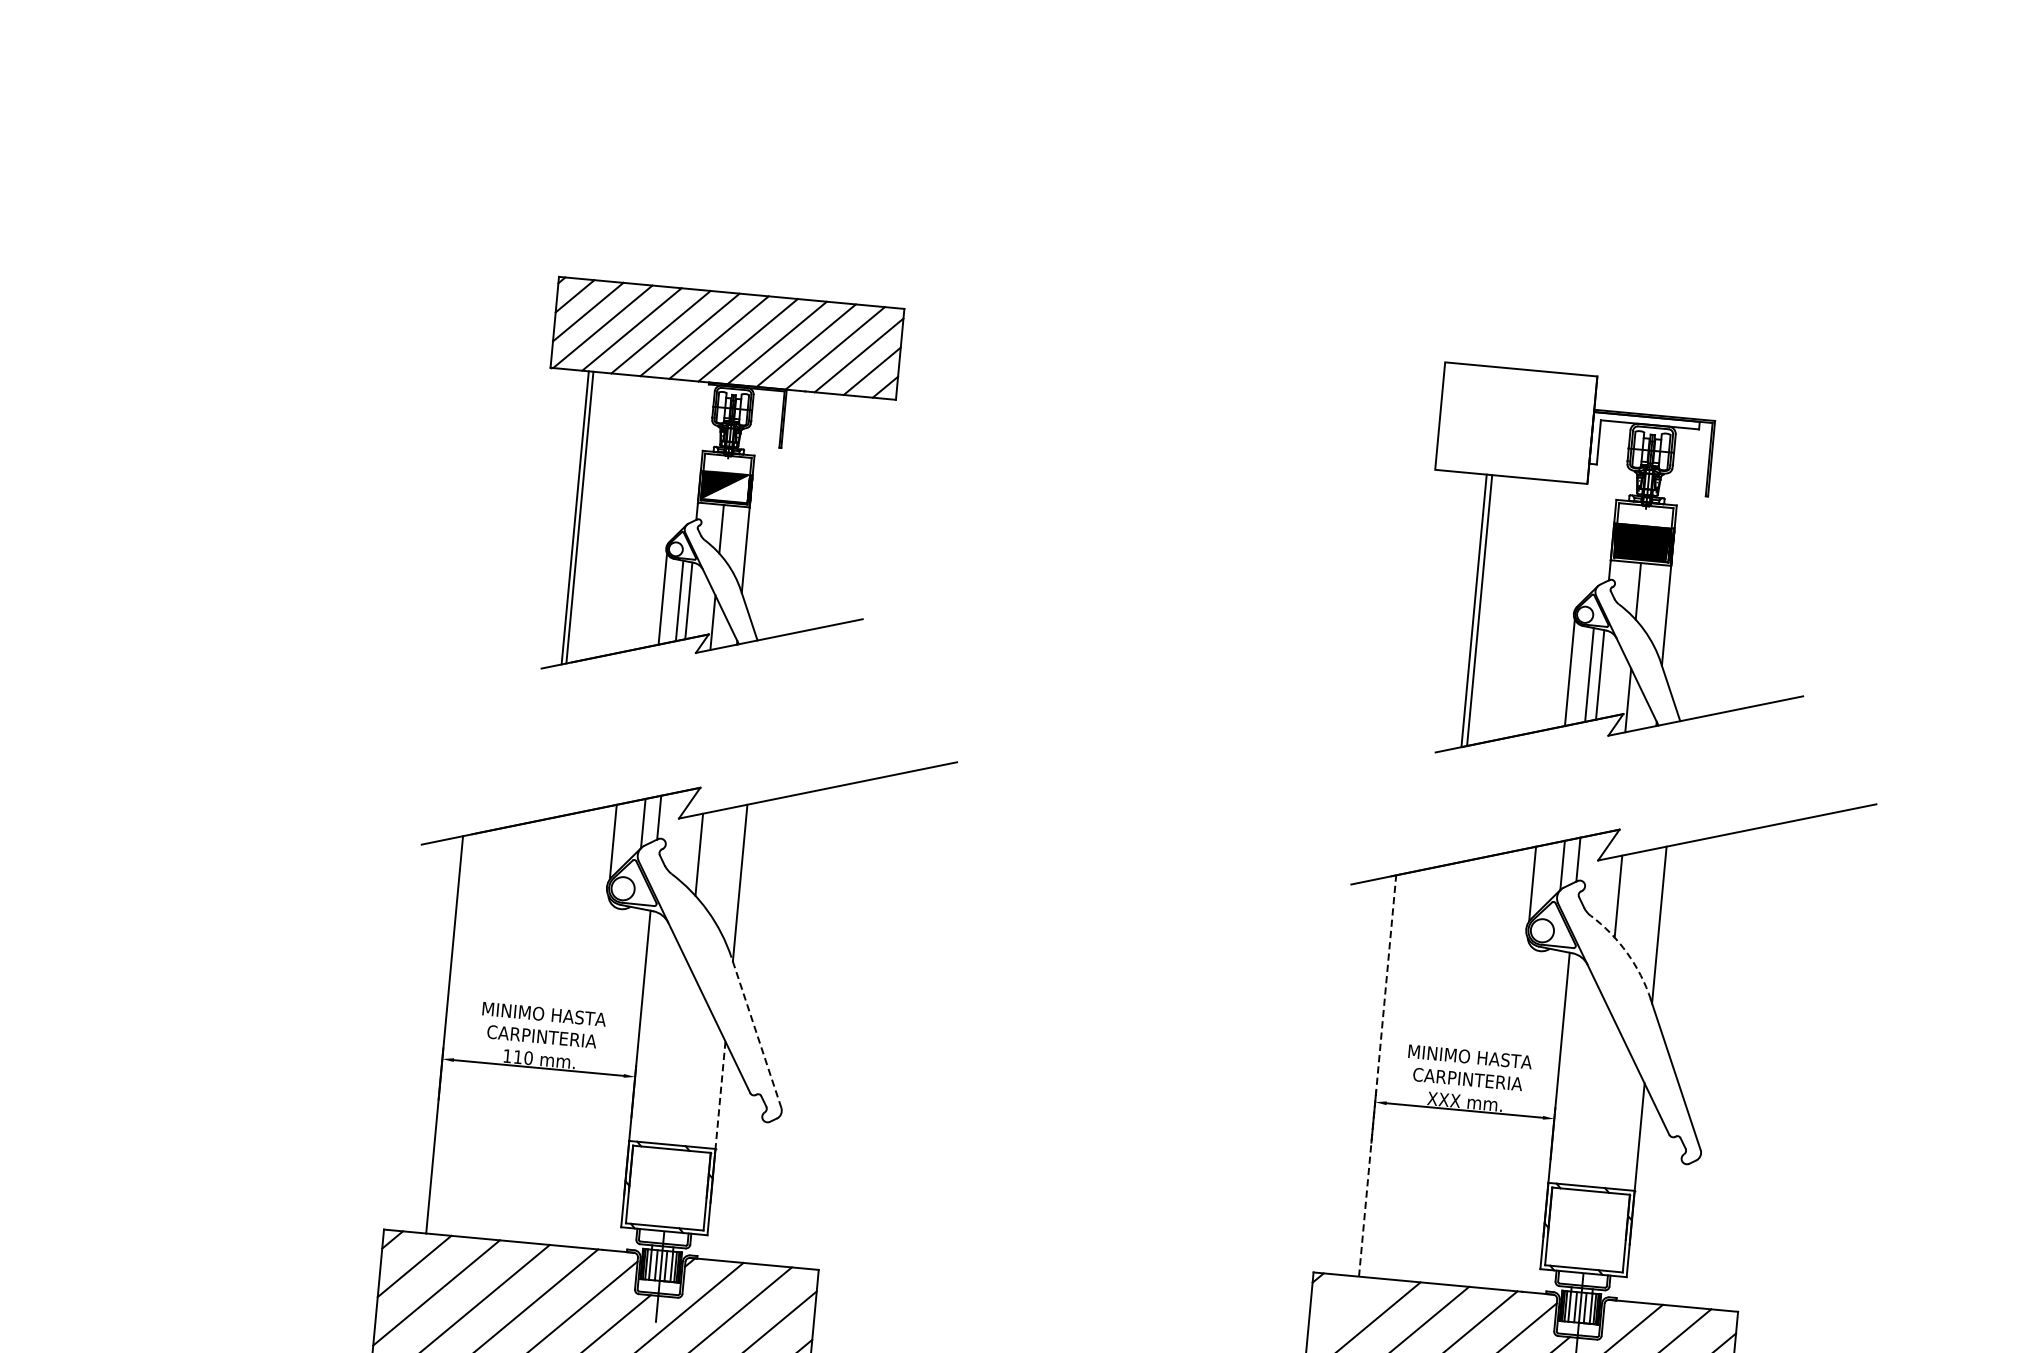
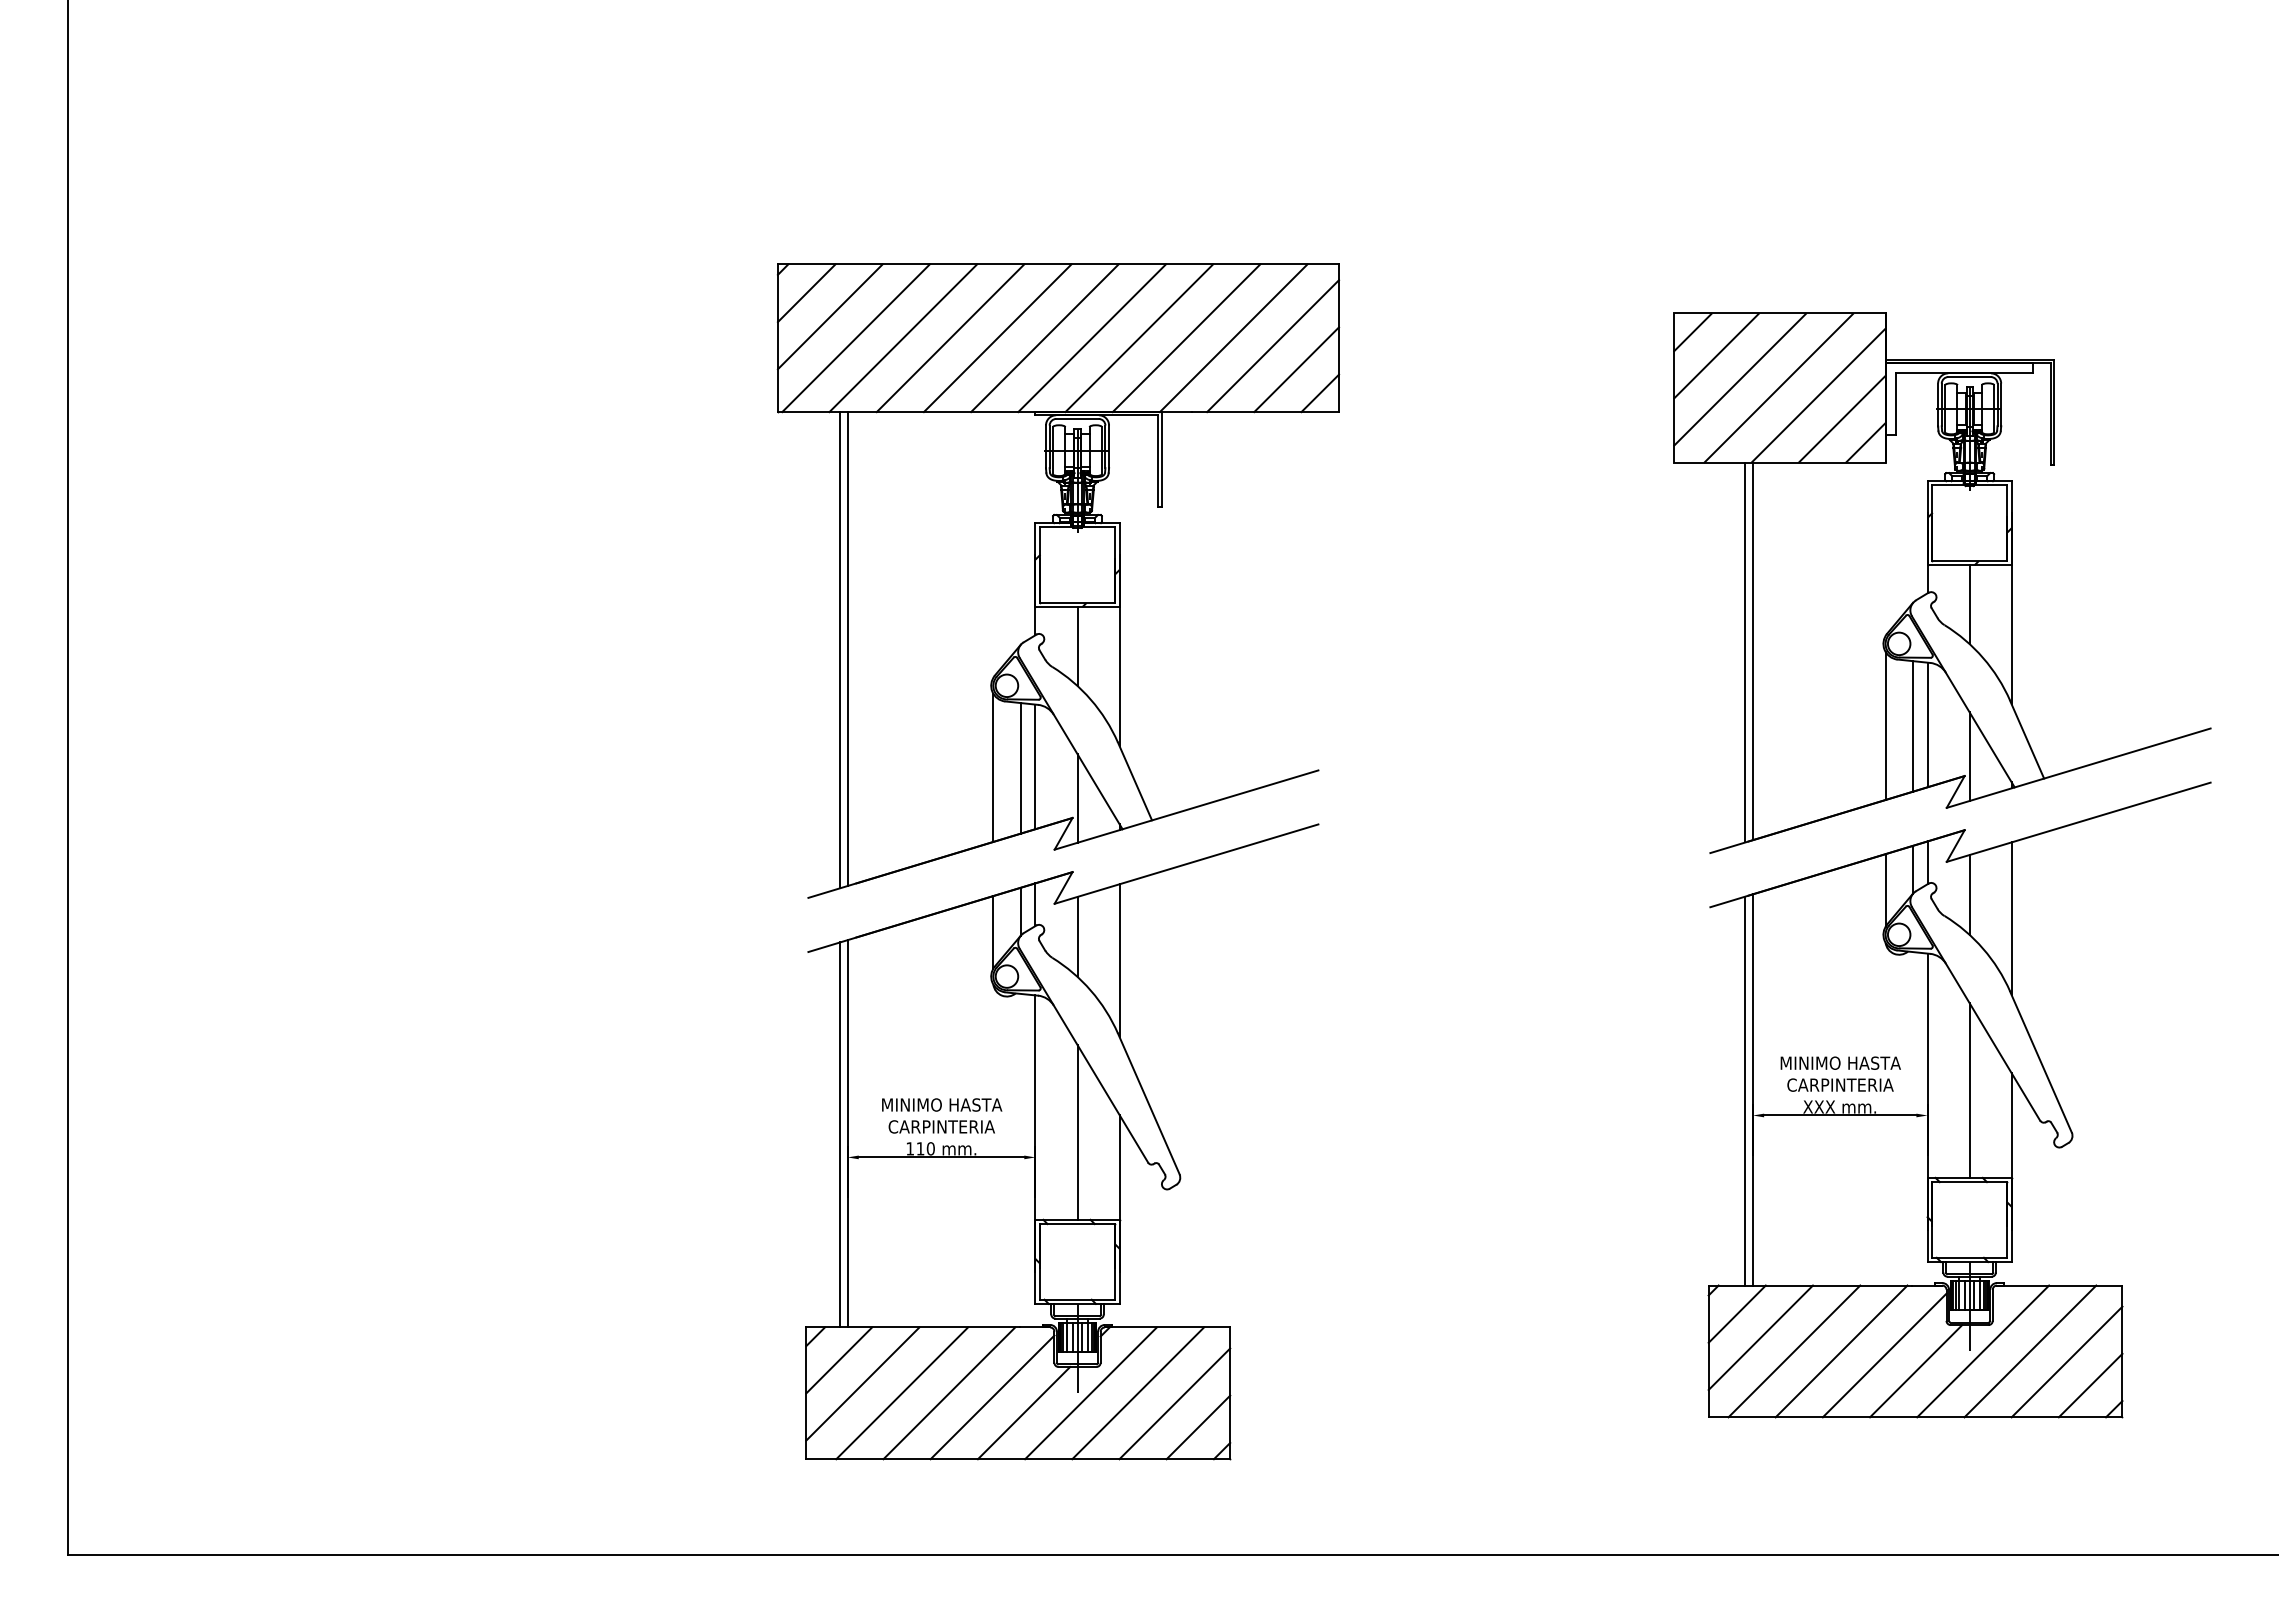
part: (713, 487) -> (1058, 580), size x1.67
part: (1620, 573) -> (1942, 582), size x1.43
arc: (1627, 952) -> (1983, 948), dashed -> solid
line: (756, 1032) -> (1148, 1103), dashed -> solid
line: (437, 1034) -> (840, 1134), added
line: (680, 1055) -> (1077, 1132), added
line: (1369, 1075) -> (1745, 1090), added
line: (1377, 1075) -> (1752, 1089), dashed -> solid
line: (720, 1095) -> (1119, 1167), dashed -> solid
line: (1599, 1097) -> (1969, 1090), added
line: (1339, 1303) -> (1736, 1313), added

